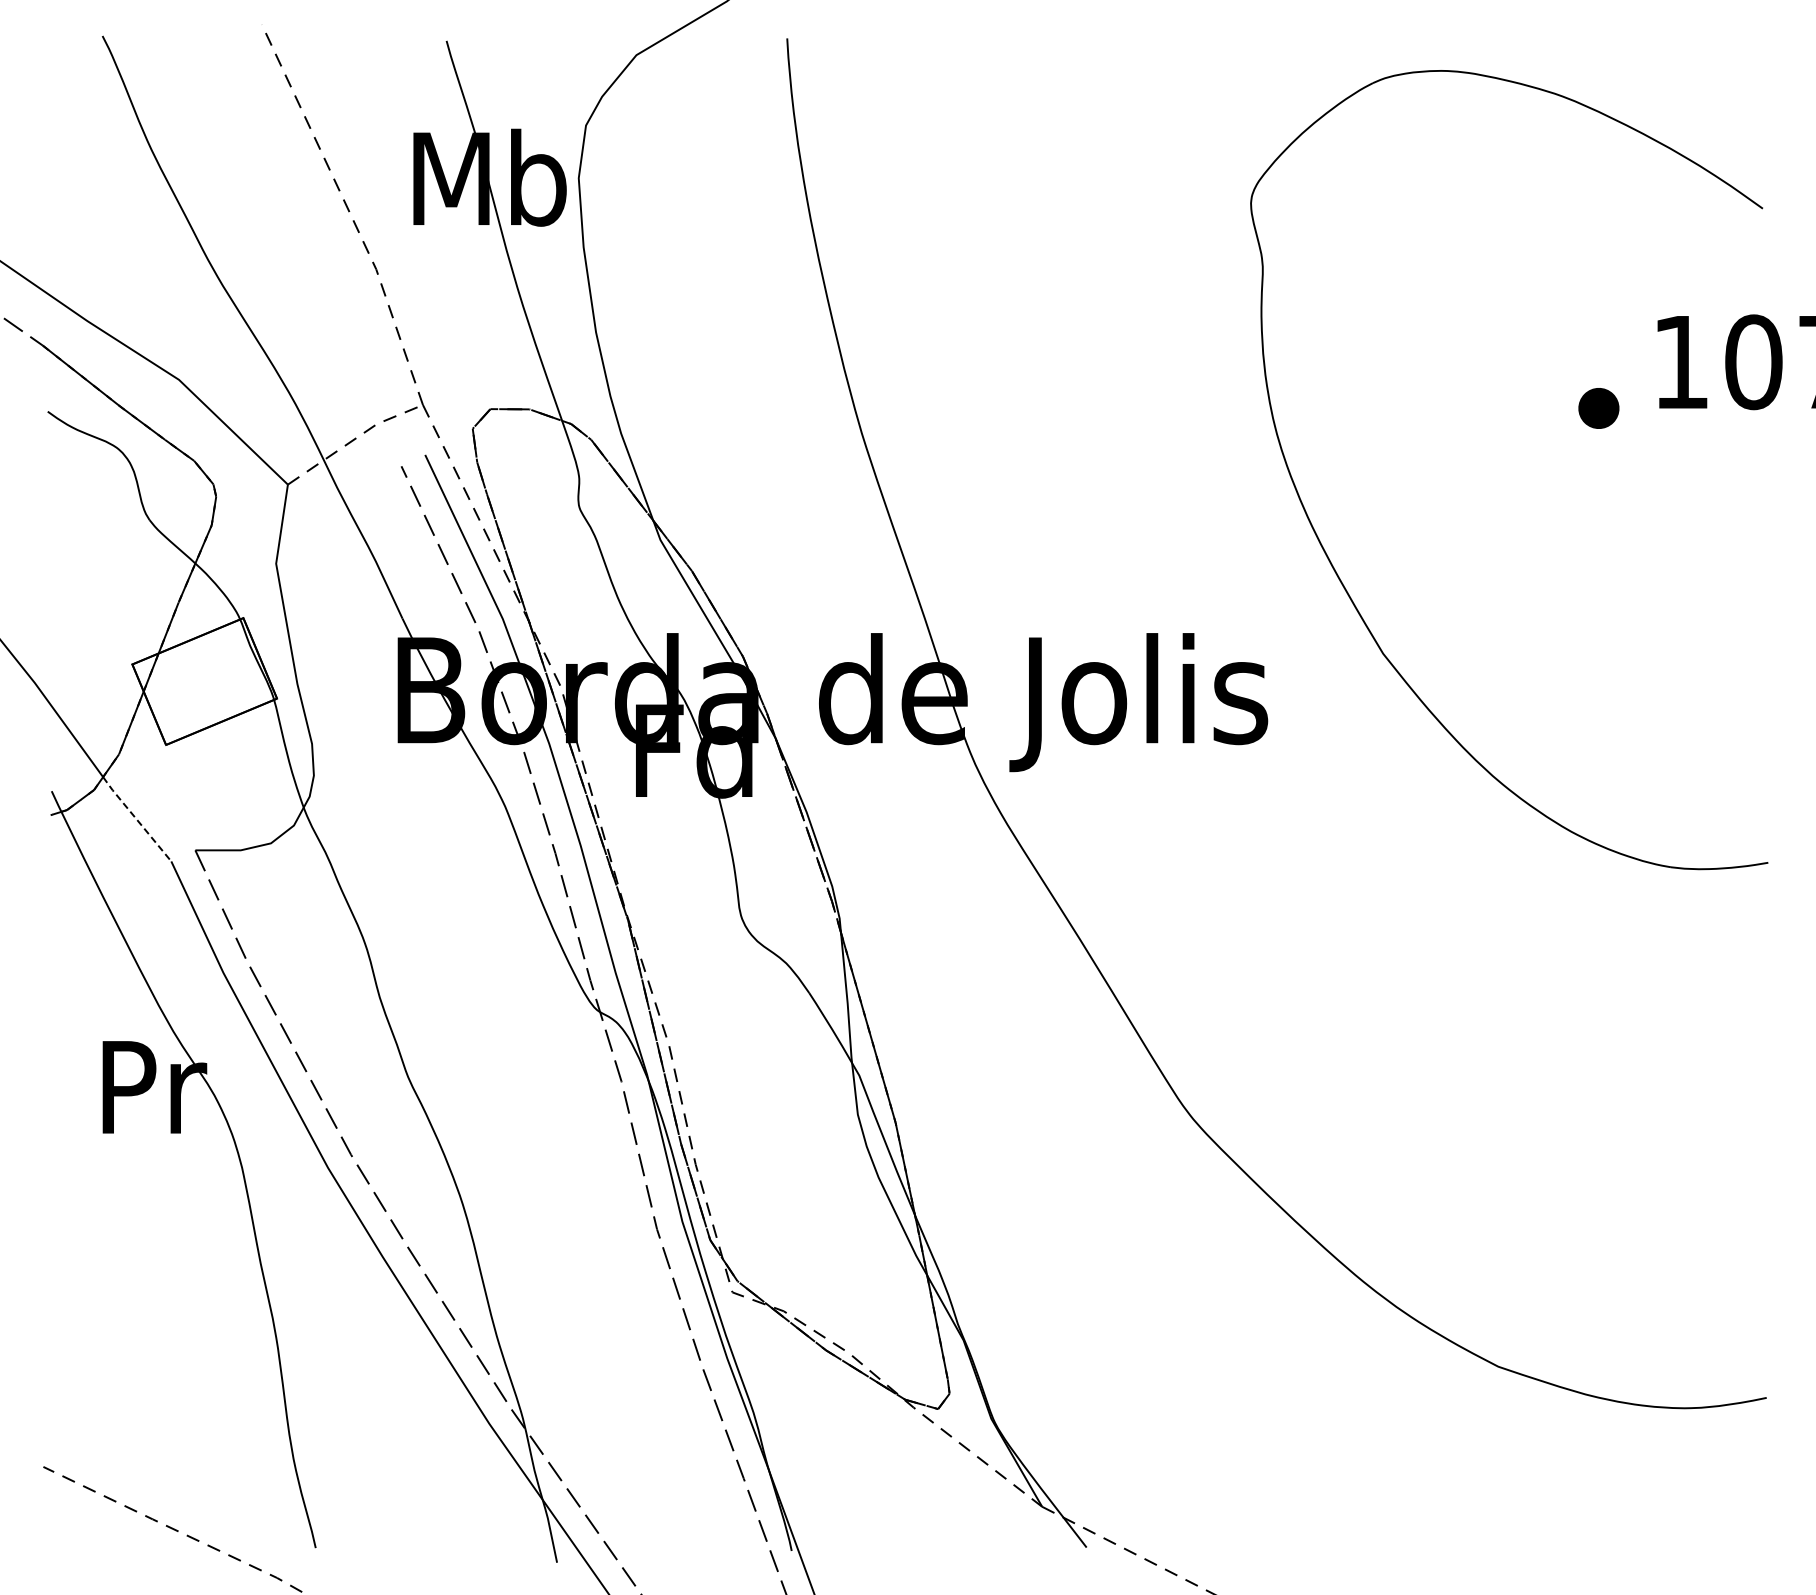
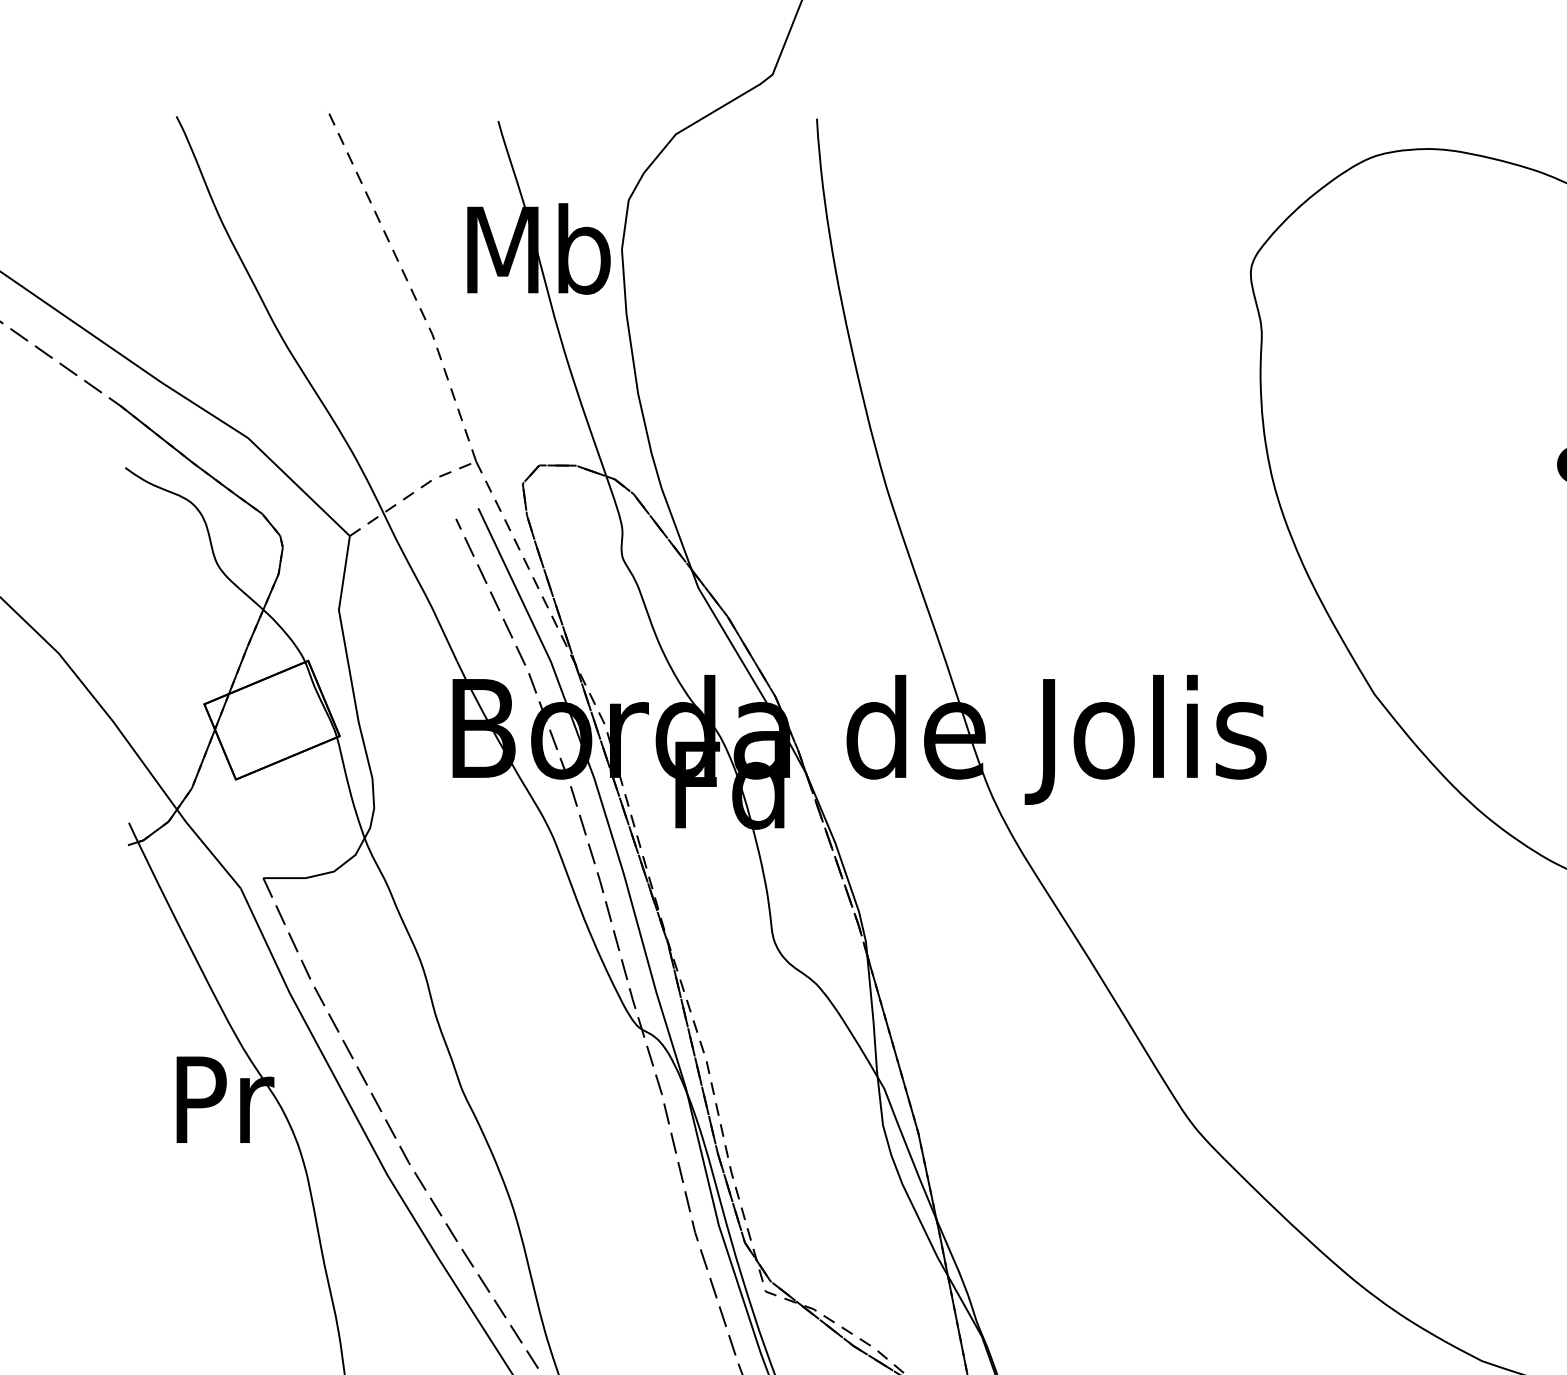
line: (136, 819) -> (208, 849), dashed -> solid

